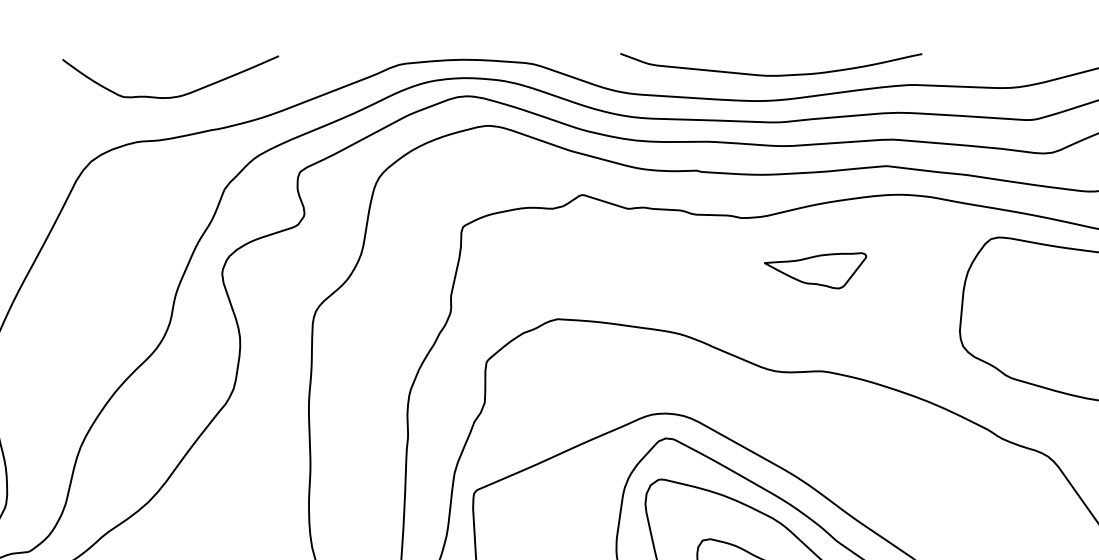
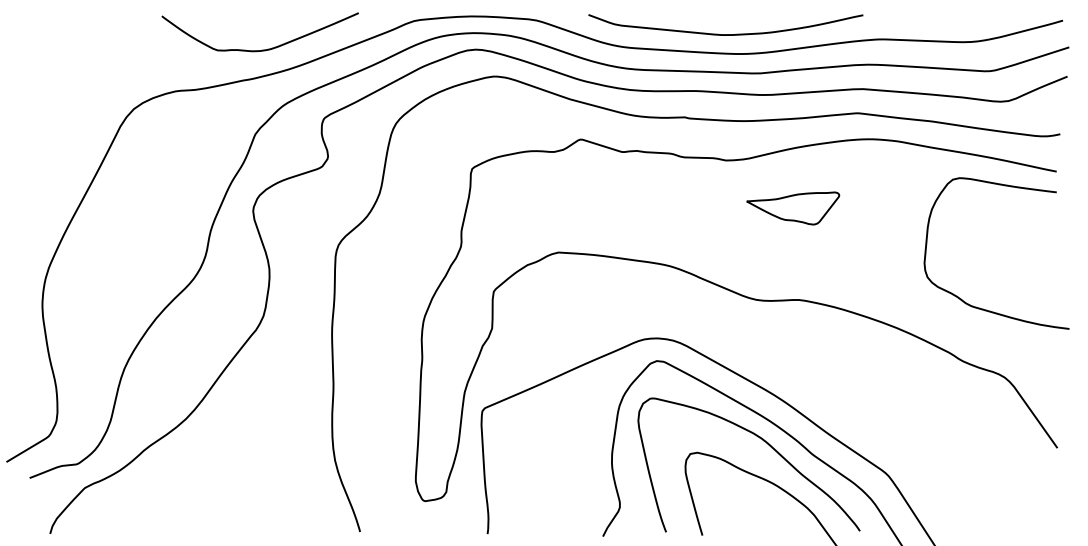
curve: (770, 75) -> (725, 34), moved
curve: (172, 96) -> (261, 49), moved

